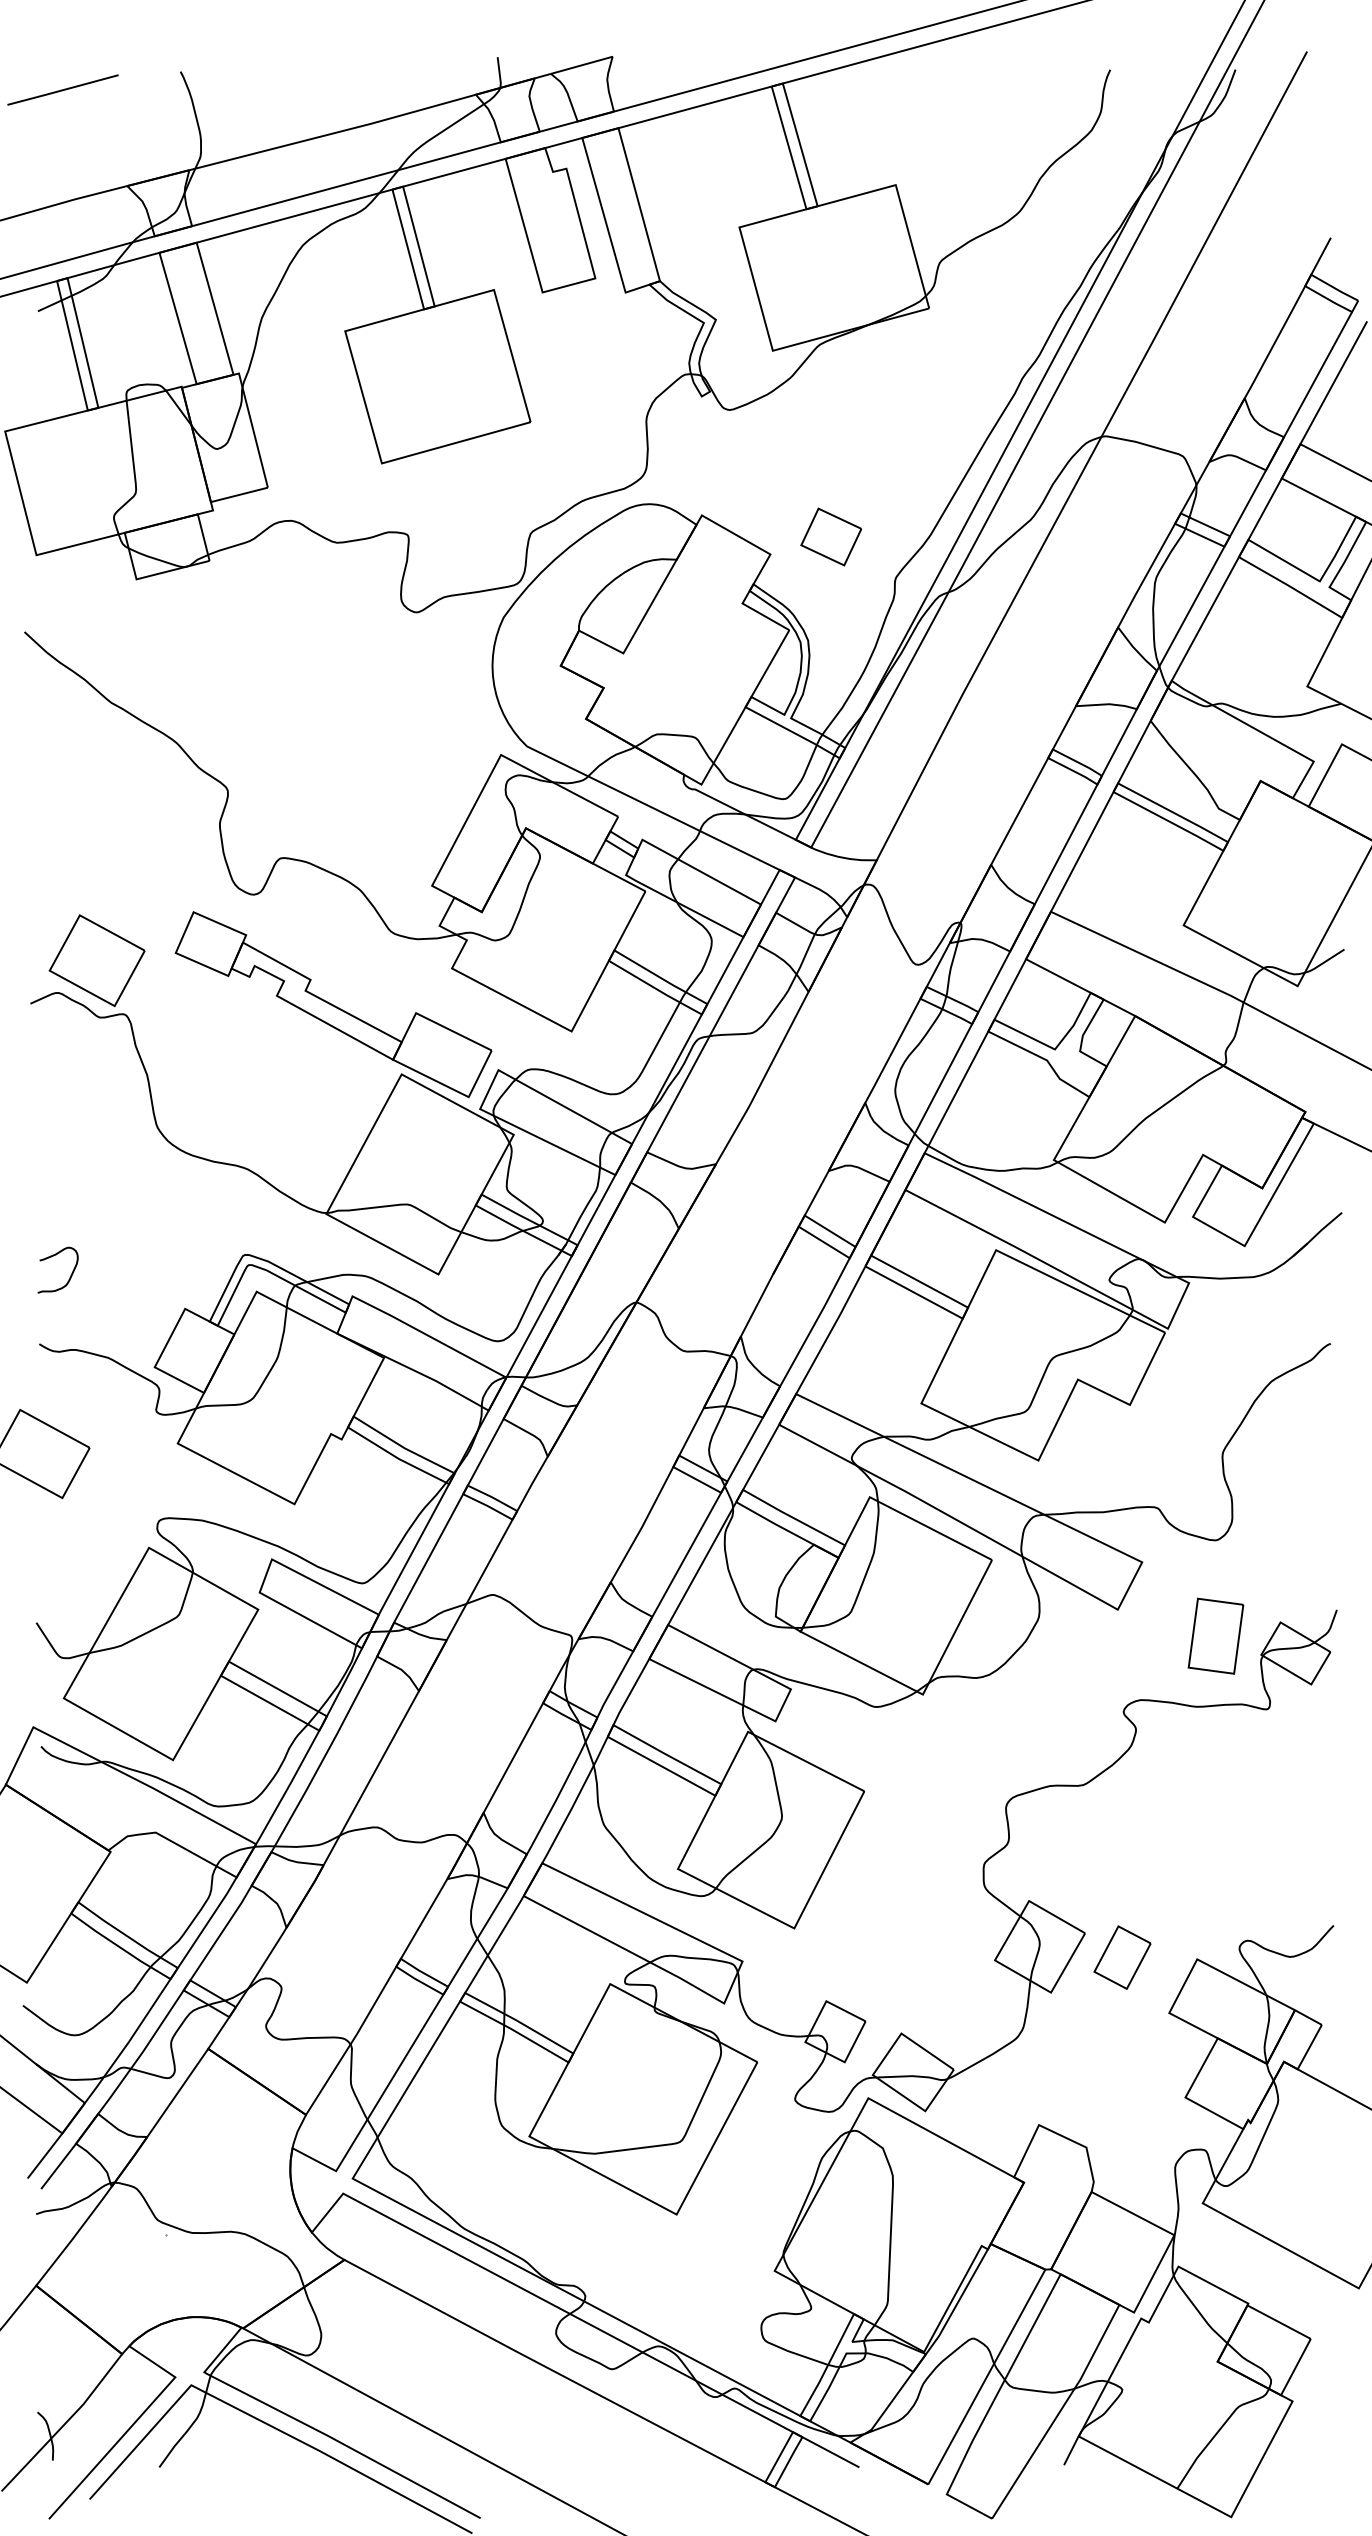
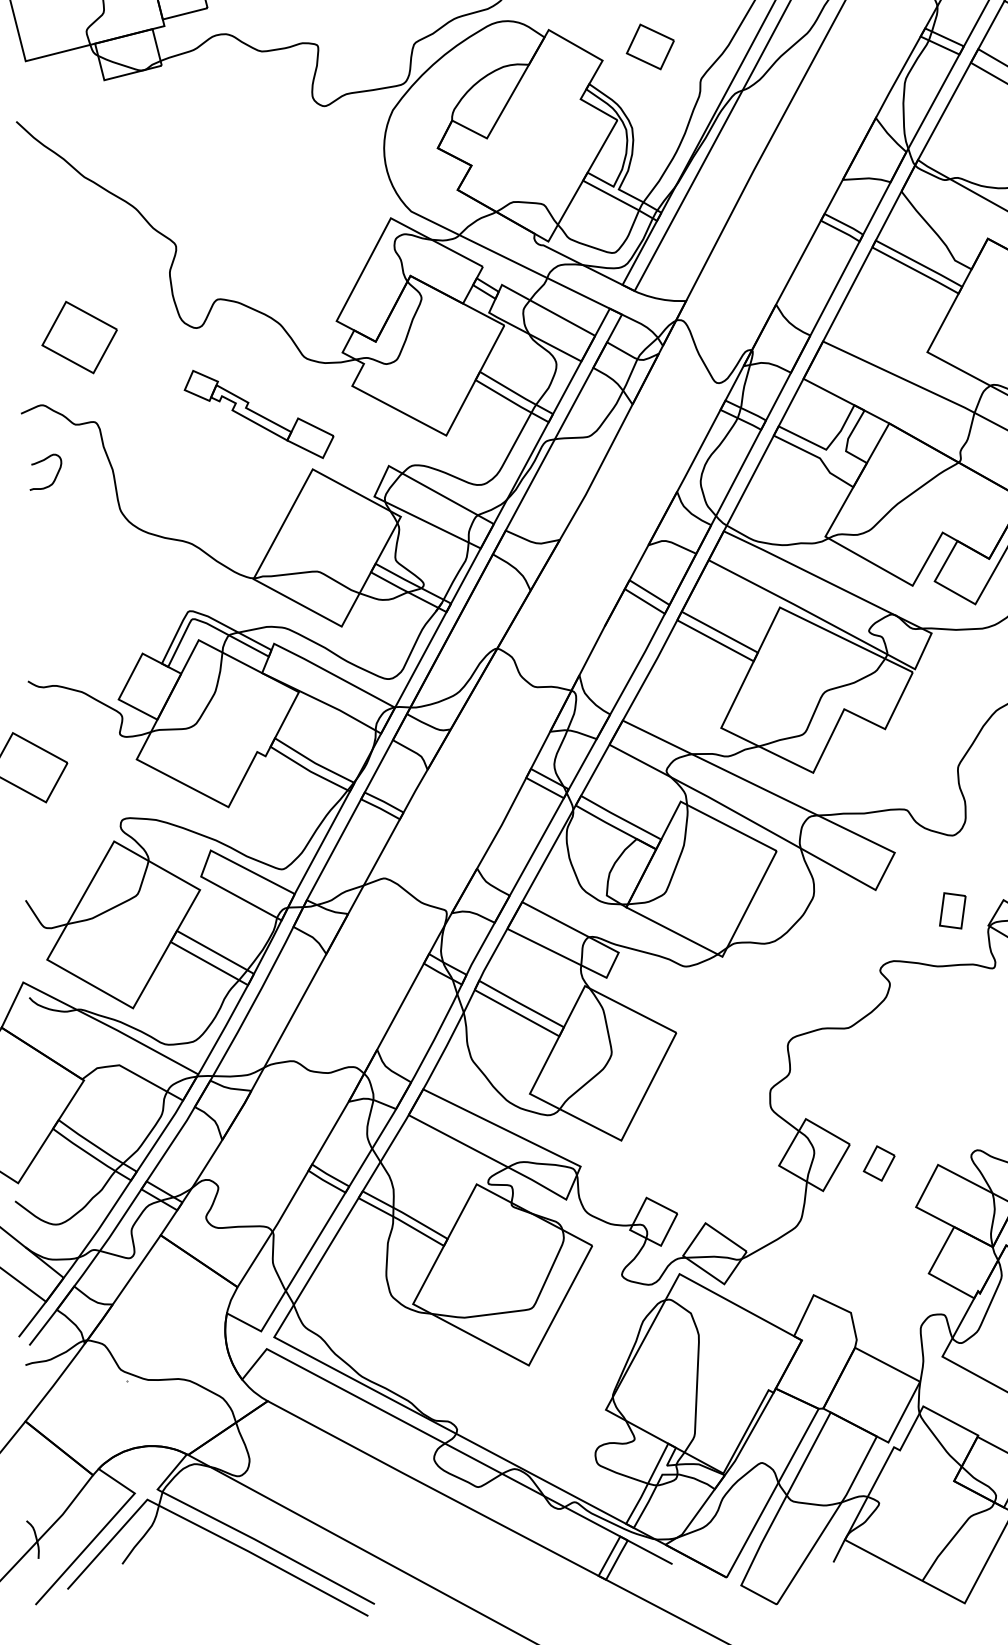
part: (96, 960) -> (79, 337), moved
part: (333, 1004) -> (259, 414), size x0.6
curve: (54, 1256) -> (43, 461), moved
part: (1215, 1635) -> (952, 910), size x0.6
part: (1122, 1957) -> (879, 1163), size x0.7

